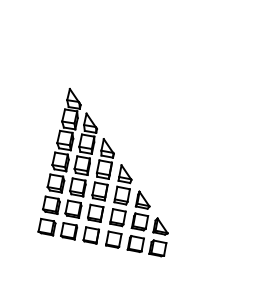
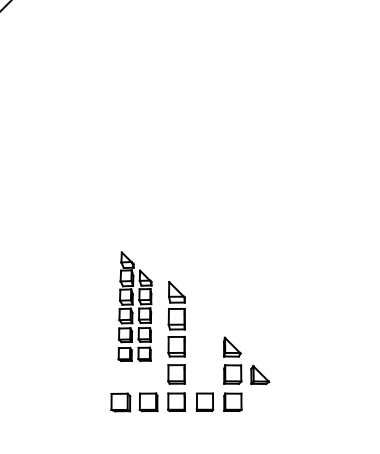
part: (72, 153) -> (134, 306), size x0.7
part: (121, 195) -> (204, 346), removed
part: (157, 248) -> (260, 402), removed

